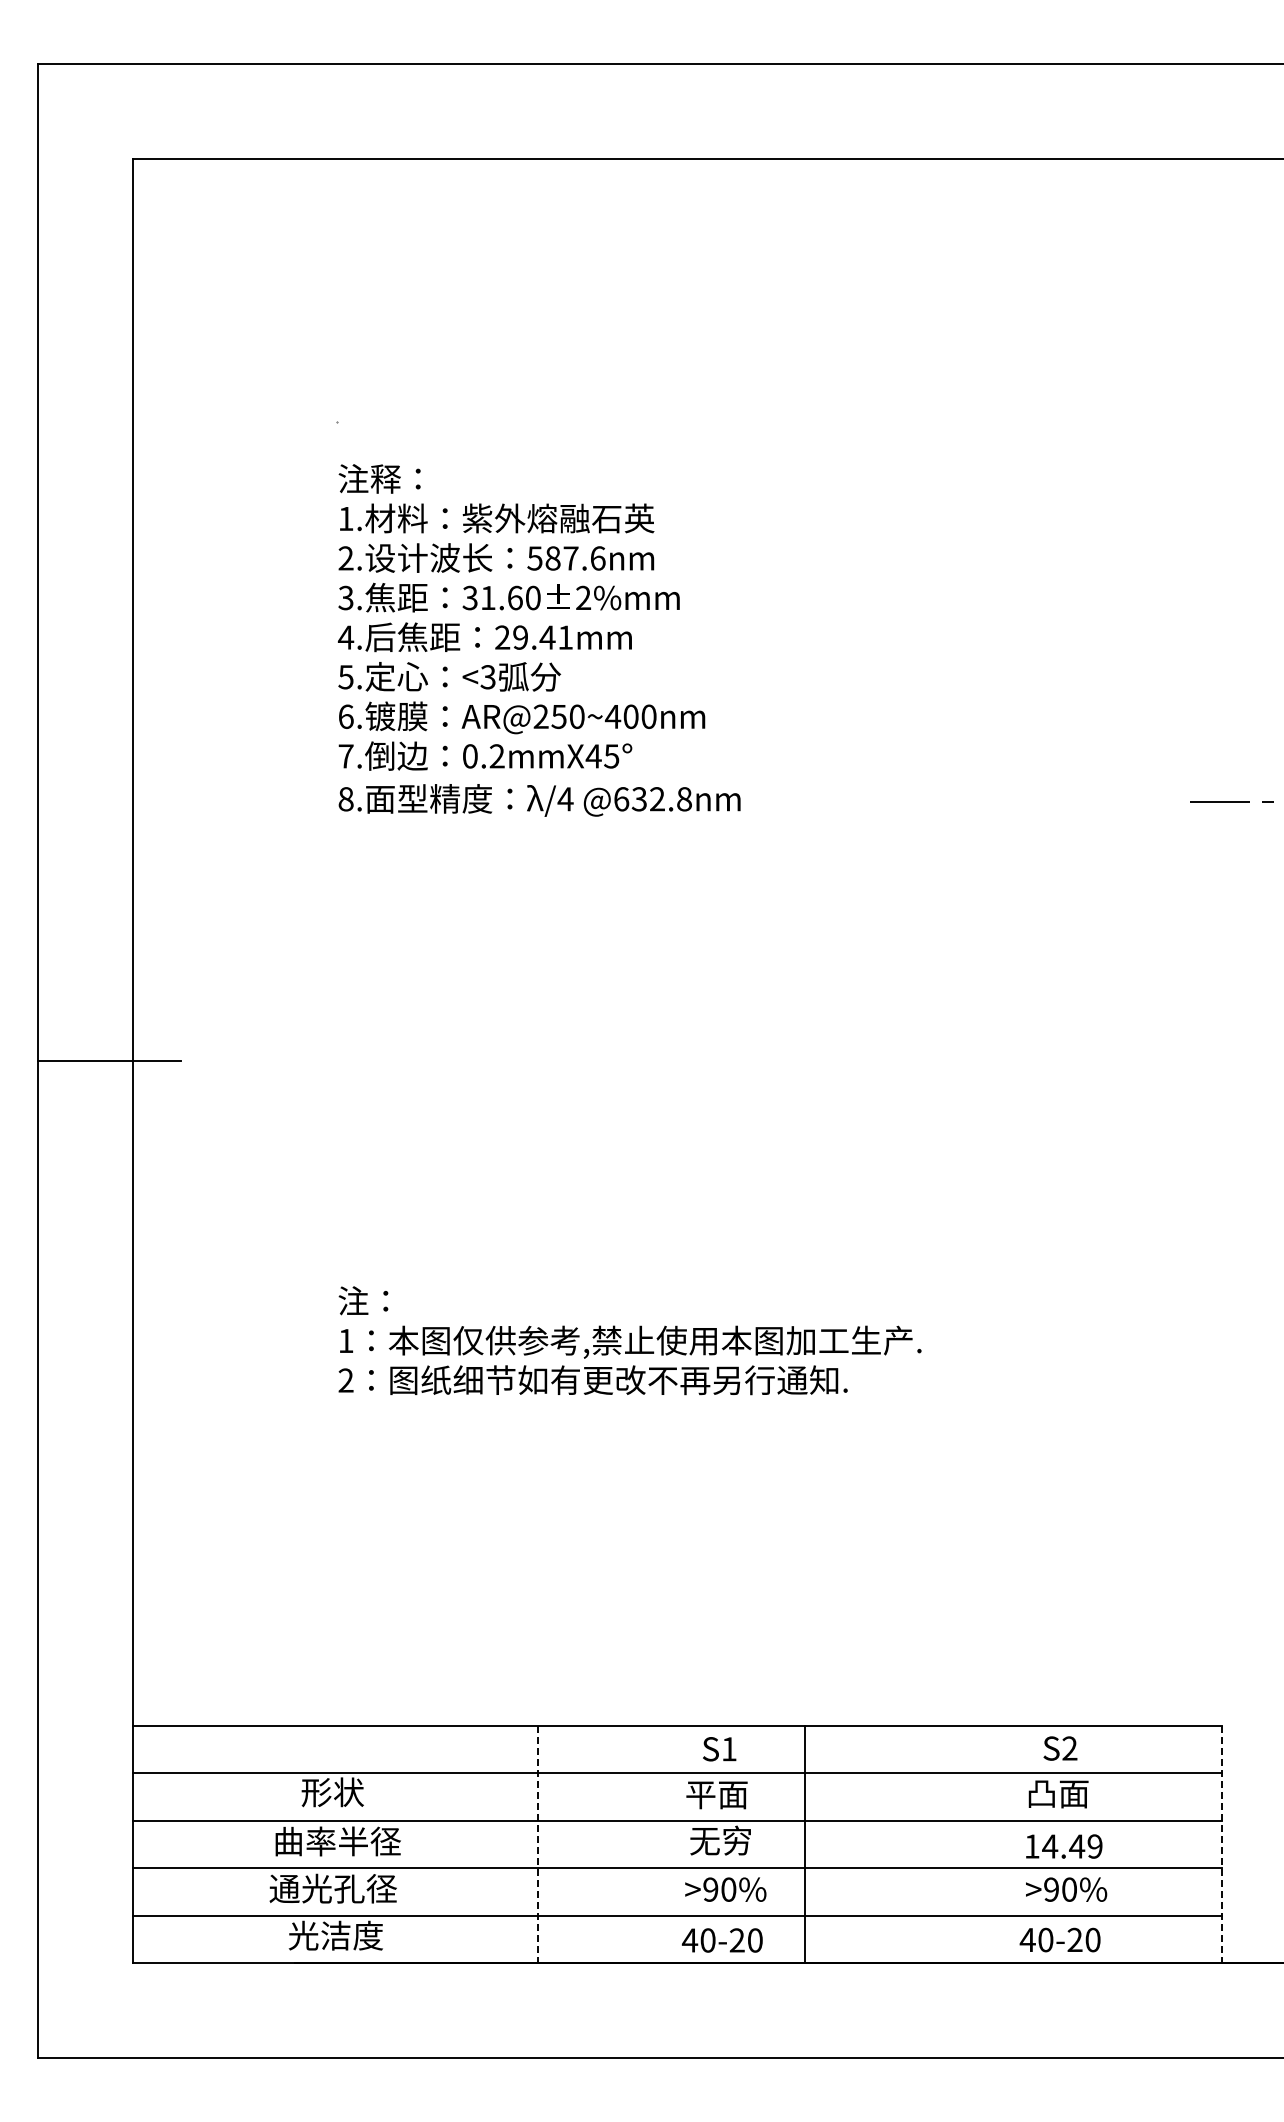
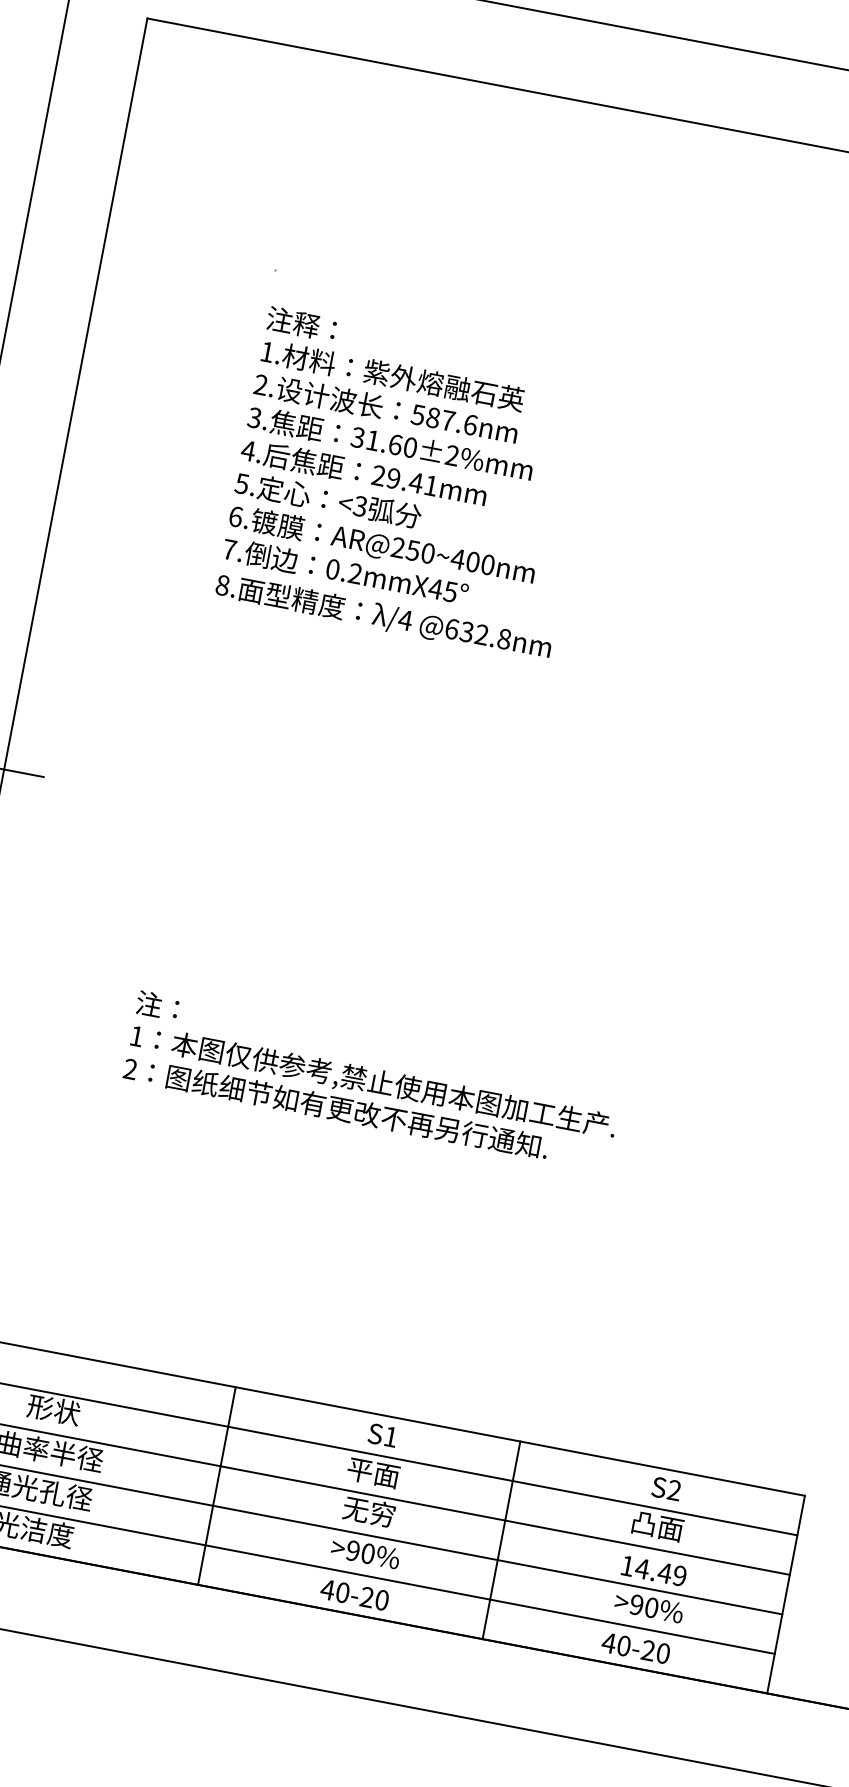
line: (538, 1844) -> (216, 1485), dashed -> solid
line: (805, 1844) -> (501, 1540), moved
line: (1222, 1844) -> (786, 1594), dashed -> solid

